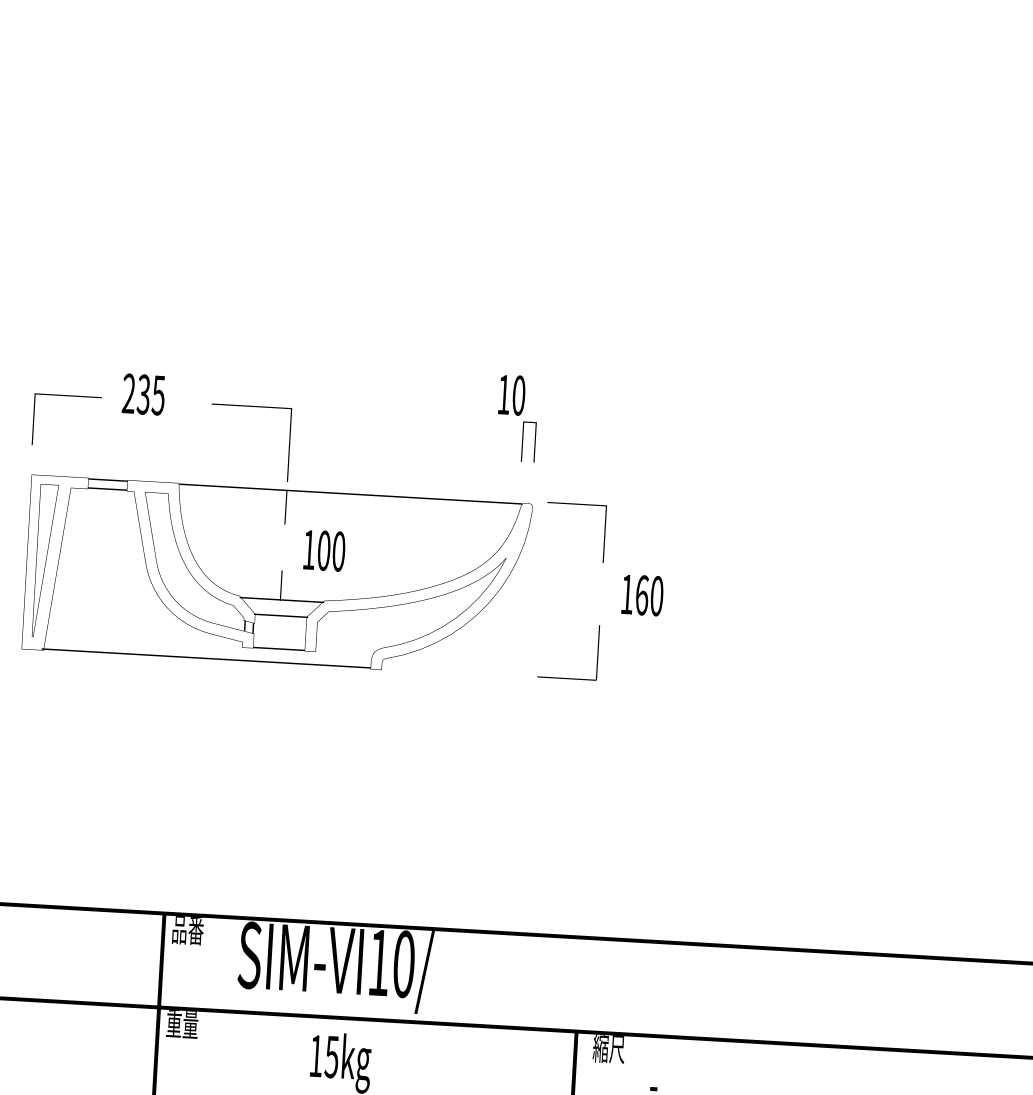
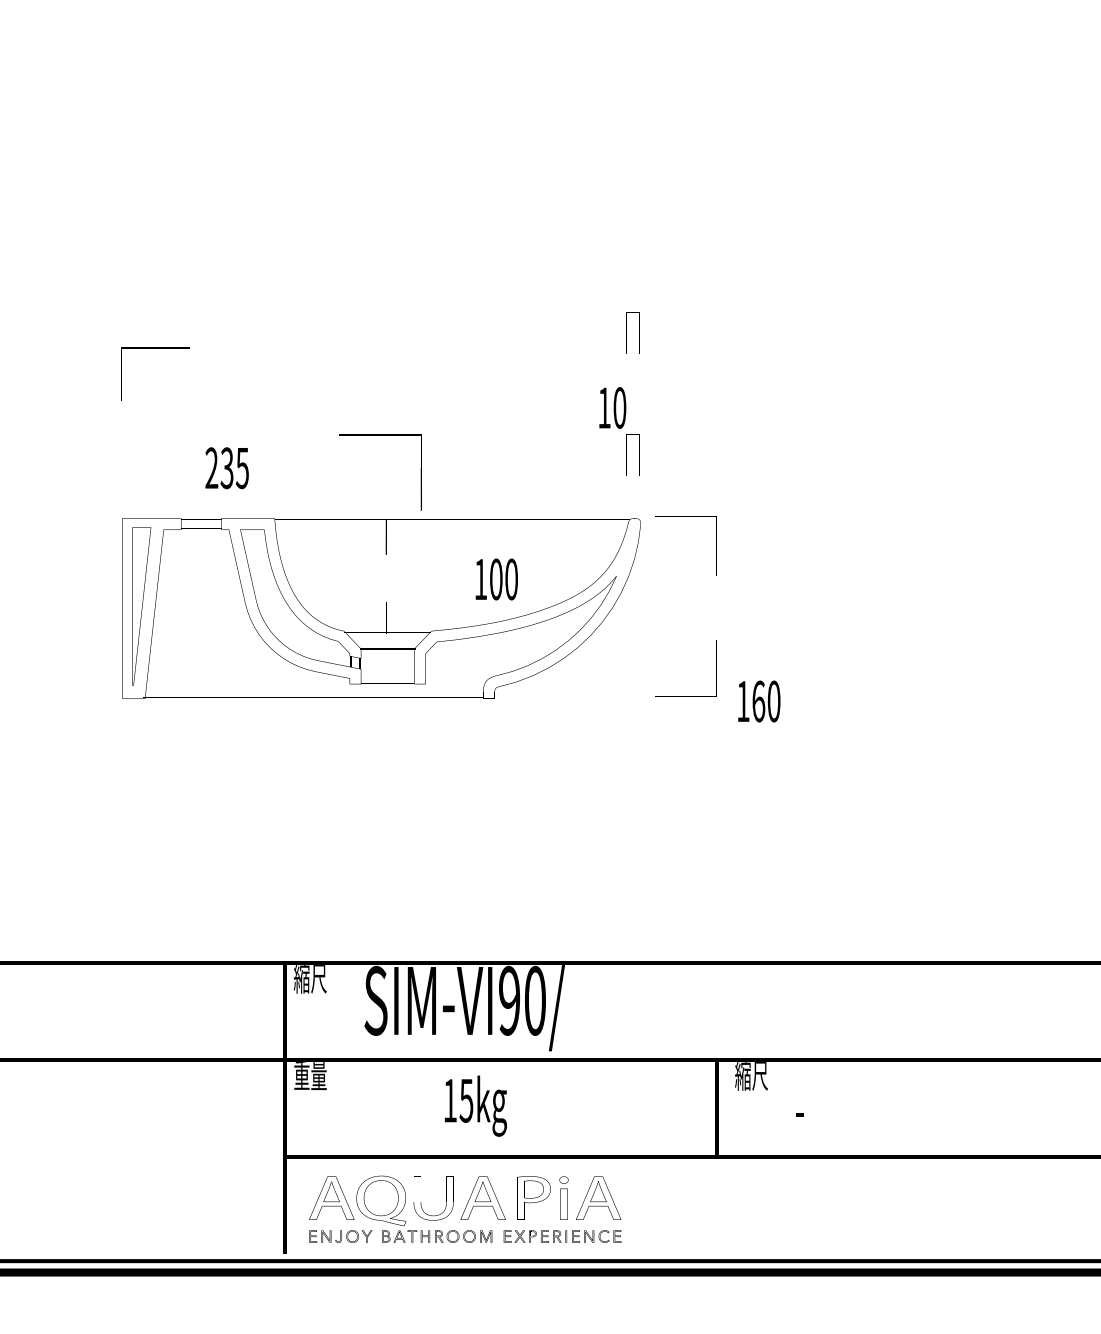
part: (535, 323) -> (632, 332), added
part: (143, 394) -> (226, 468), moved
part: (68, 396) -> (155, 348), moved
part: (252, 406) -> (380, 435), moved
text: (324, 550) -> (496, 579), moved
part: (642, 595) -> (759, 701), moved
text: (186, 931) -> (309, 979), 品番 -> 縮尺
text: (379, 962) -> (509, 1000), SIM-VI10/ -> SIM-VI90/

